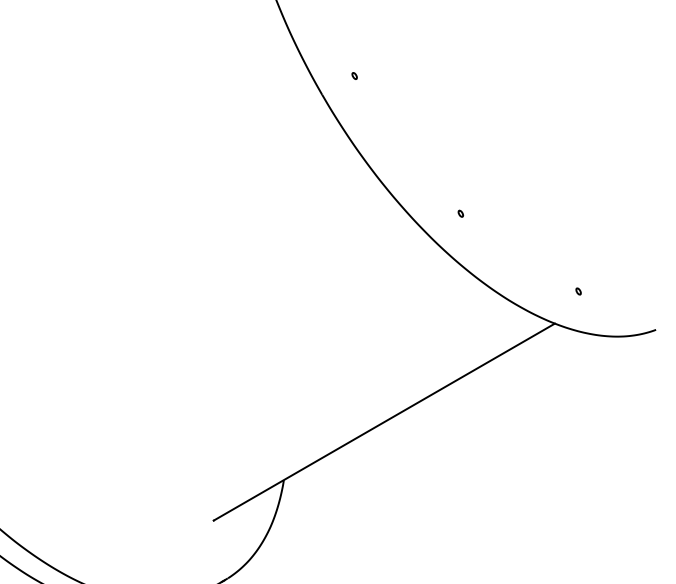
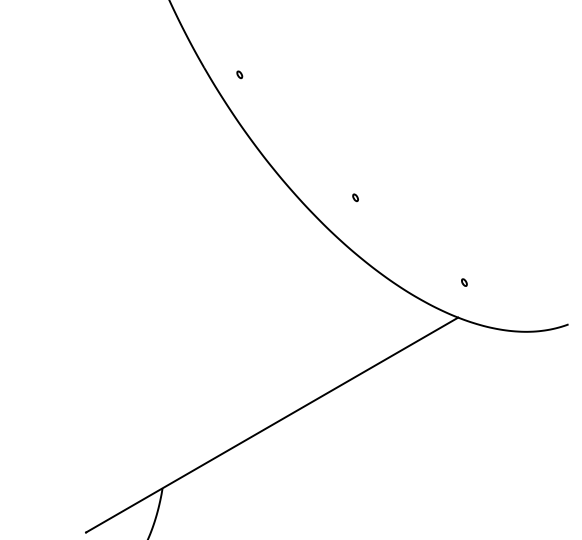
part: (354, 75) -> (239, 74), moved
part: (578, 291) -> (464, 282), moved

